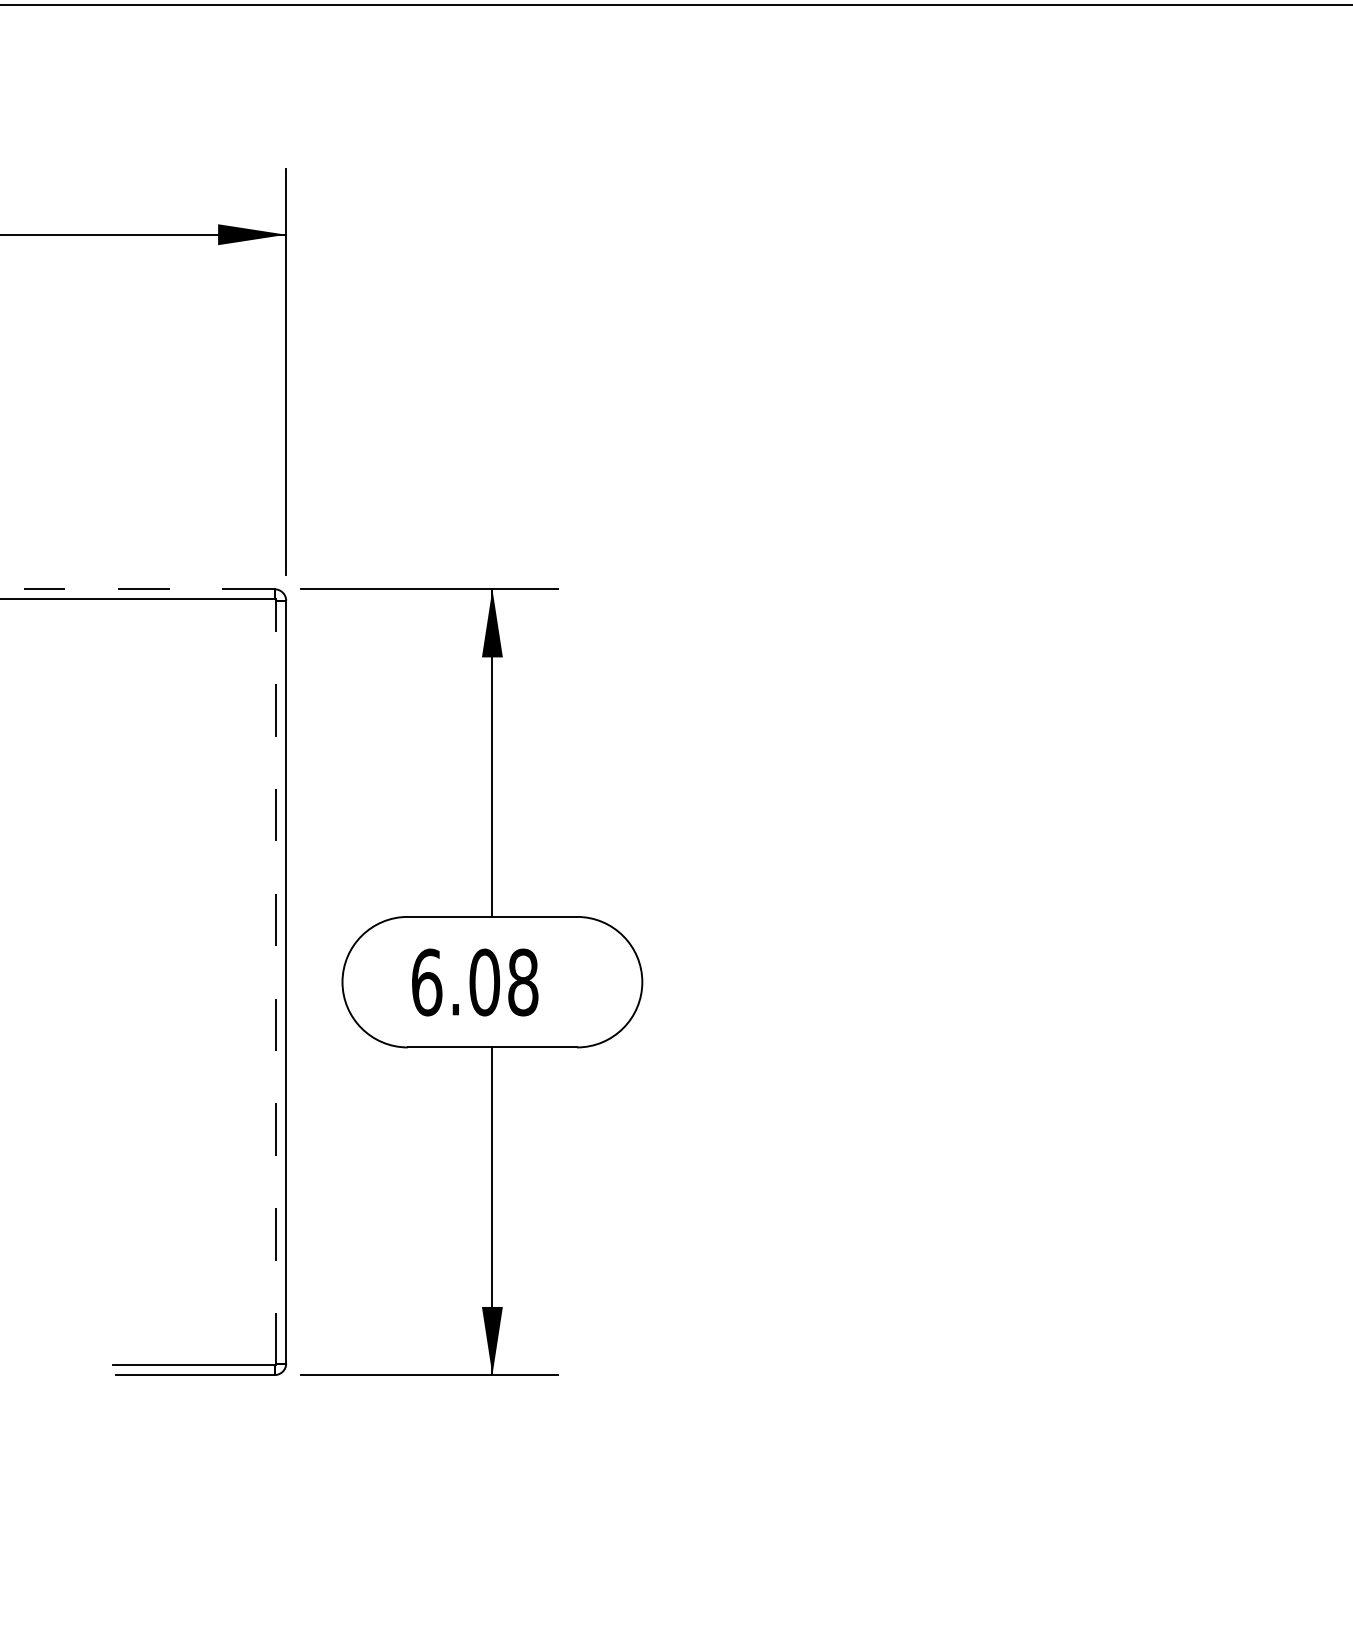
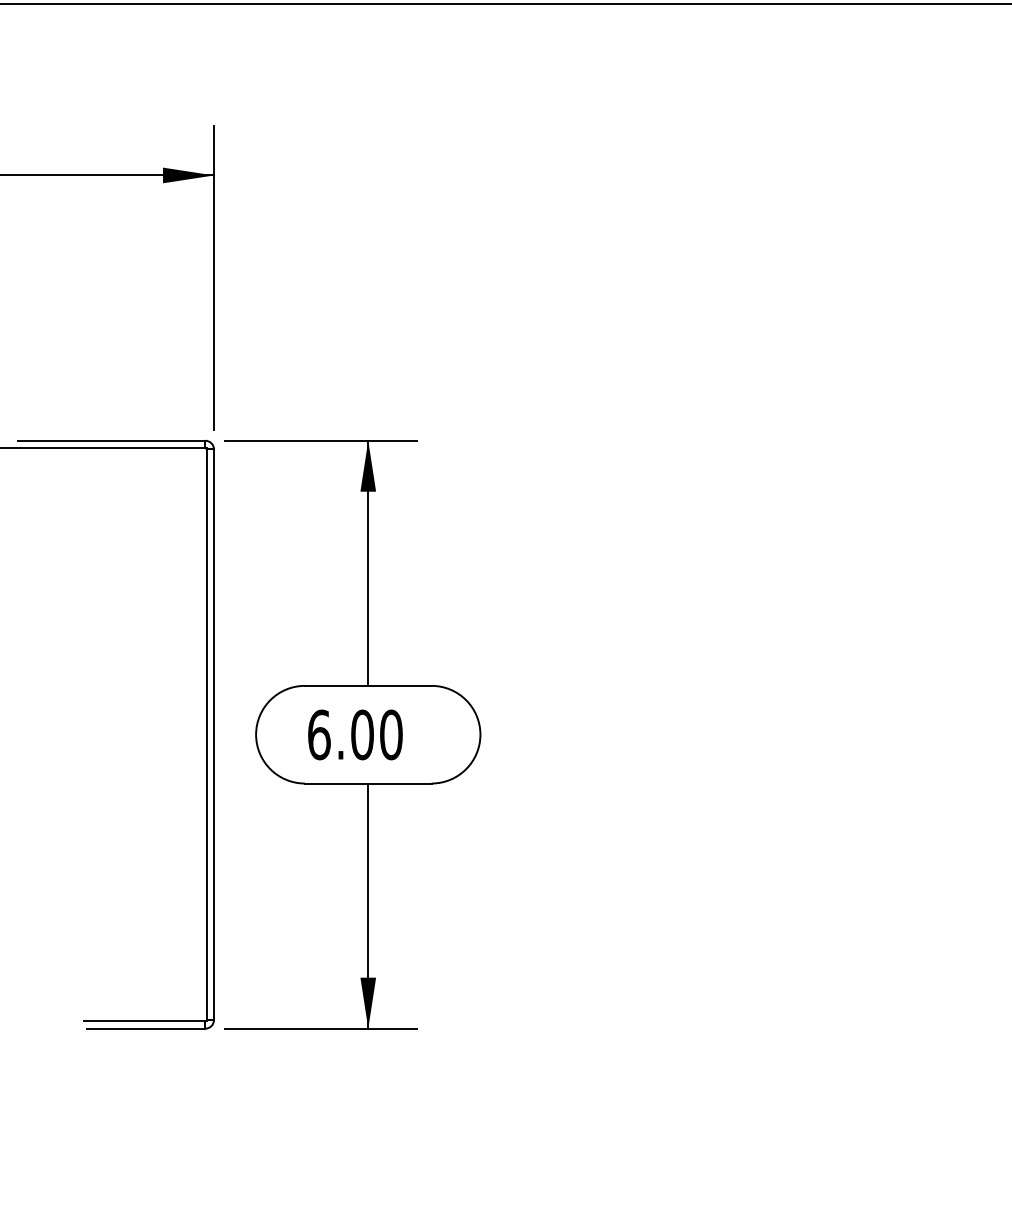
line: (149, 589) -> (111, 440), dashed -> solid
line: (276, 981) -> (206, 734), dashed -> solid
text: (523, 982) -> (391, 734), 6.08 -> 6.00

